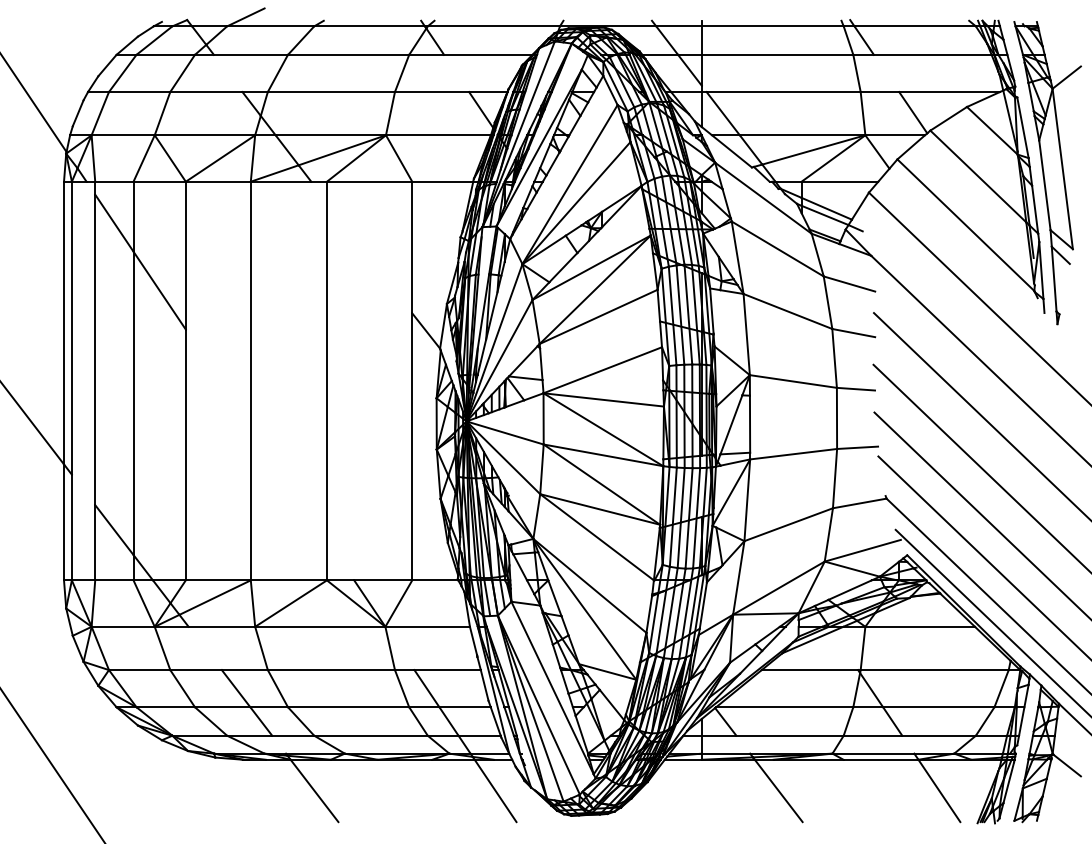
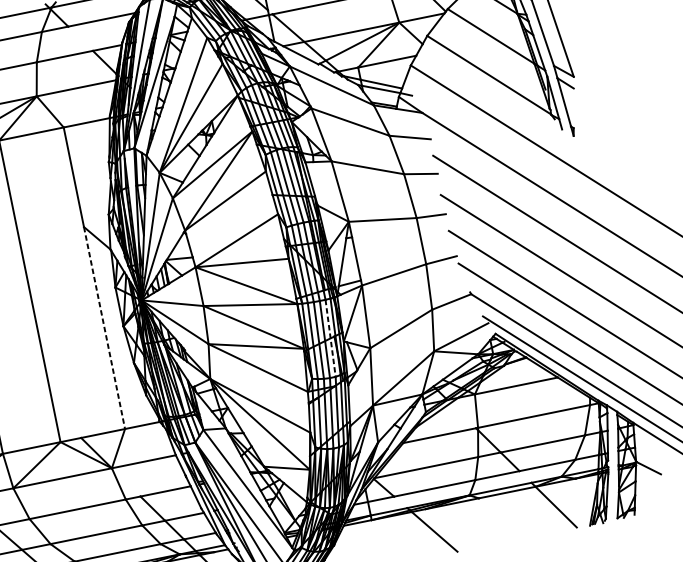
line: (412, 446) -> (104, 327), solid -> dashed
line: (696, 518) -> (330, 338), solid -> dashed

